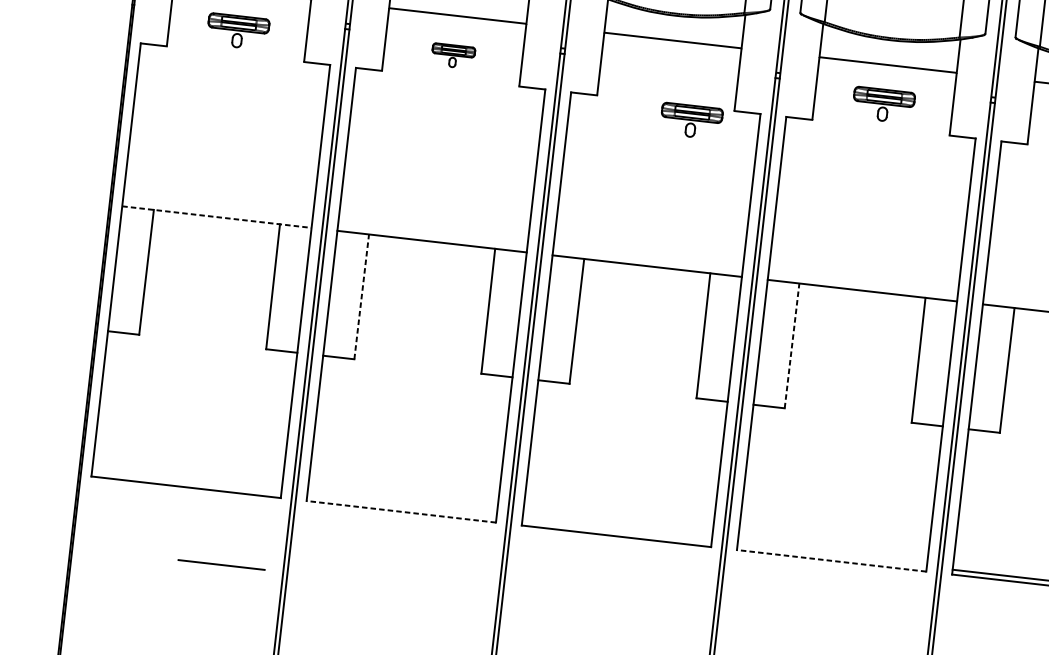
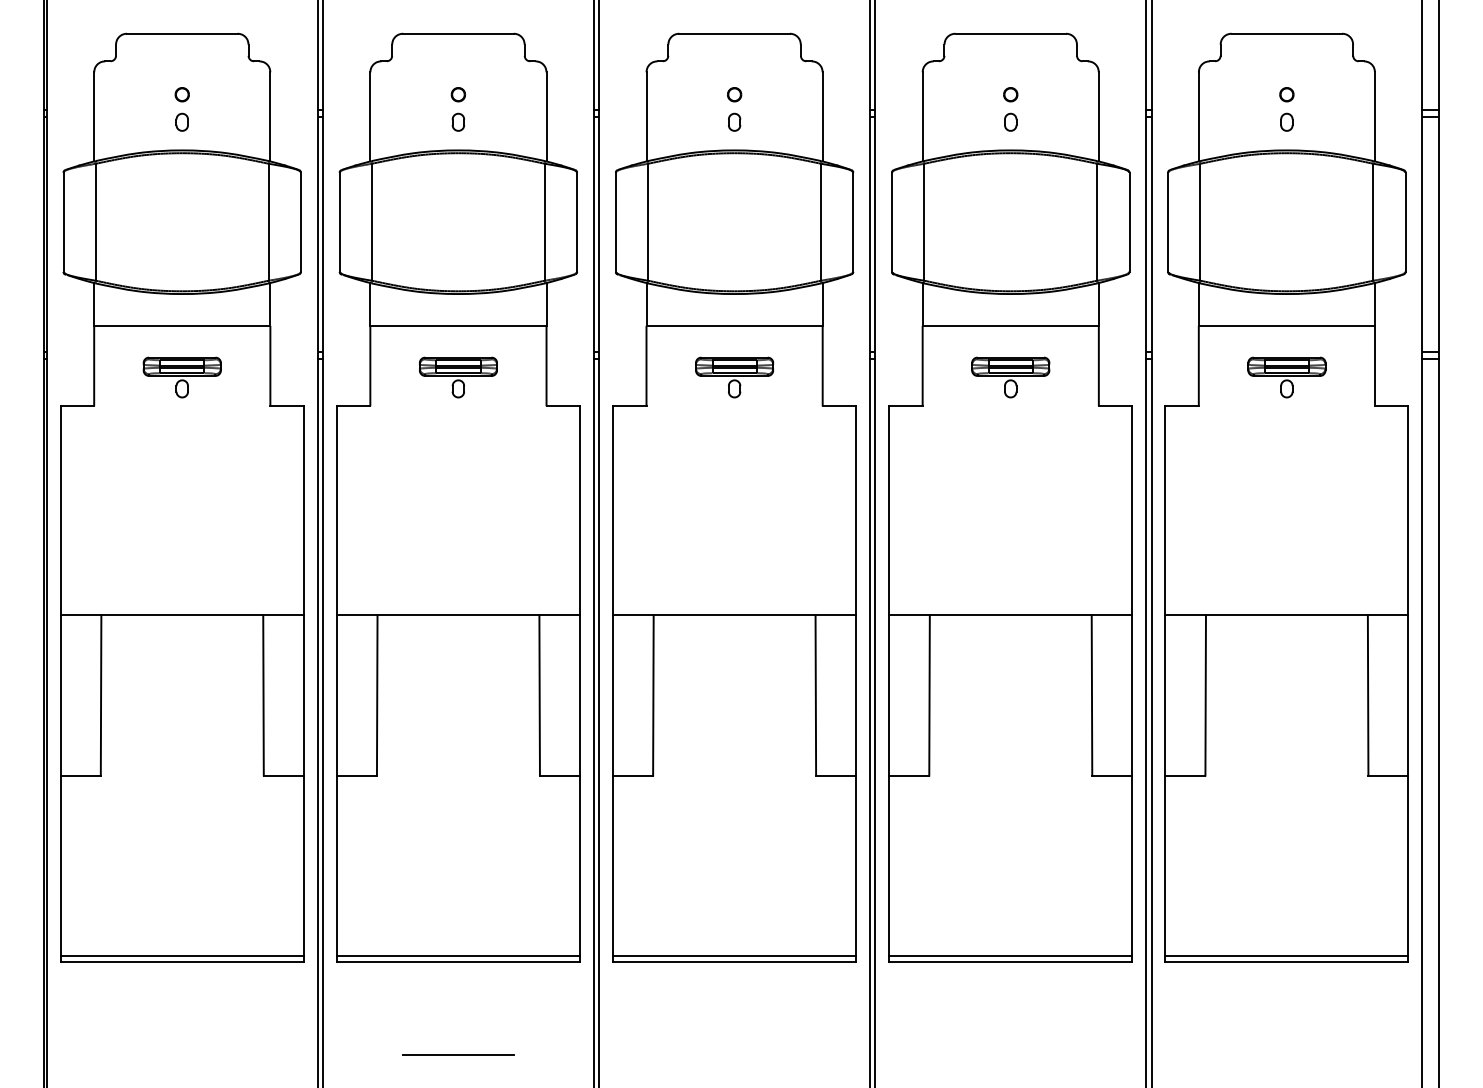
part: (453, 56) -> (458, 377), size x1.43
part: (691, 121) -> (734, 377), moved
line: (217, 217) -> (182, 615), dashed -> solid
line: (361, 296) -> (377, 695), dashed -> solid
line: (792, 345) -> (929, 695), dashed -> solid
line: (186, 482) -> (181, 955), added
line: (401, 506) -> (457, 955), added
line: (401, 512) -> (458, 962), dashed -> solid
line: (616, 531) -> (734, 955), added
line: (832, 555) -> (1010, 955), added
line: (831, 561) -> (1010, 962), dashed -> solid
line: (221, 564) -> (458, 1054), moved

